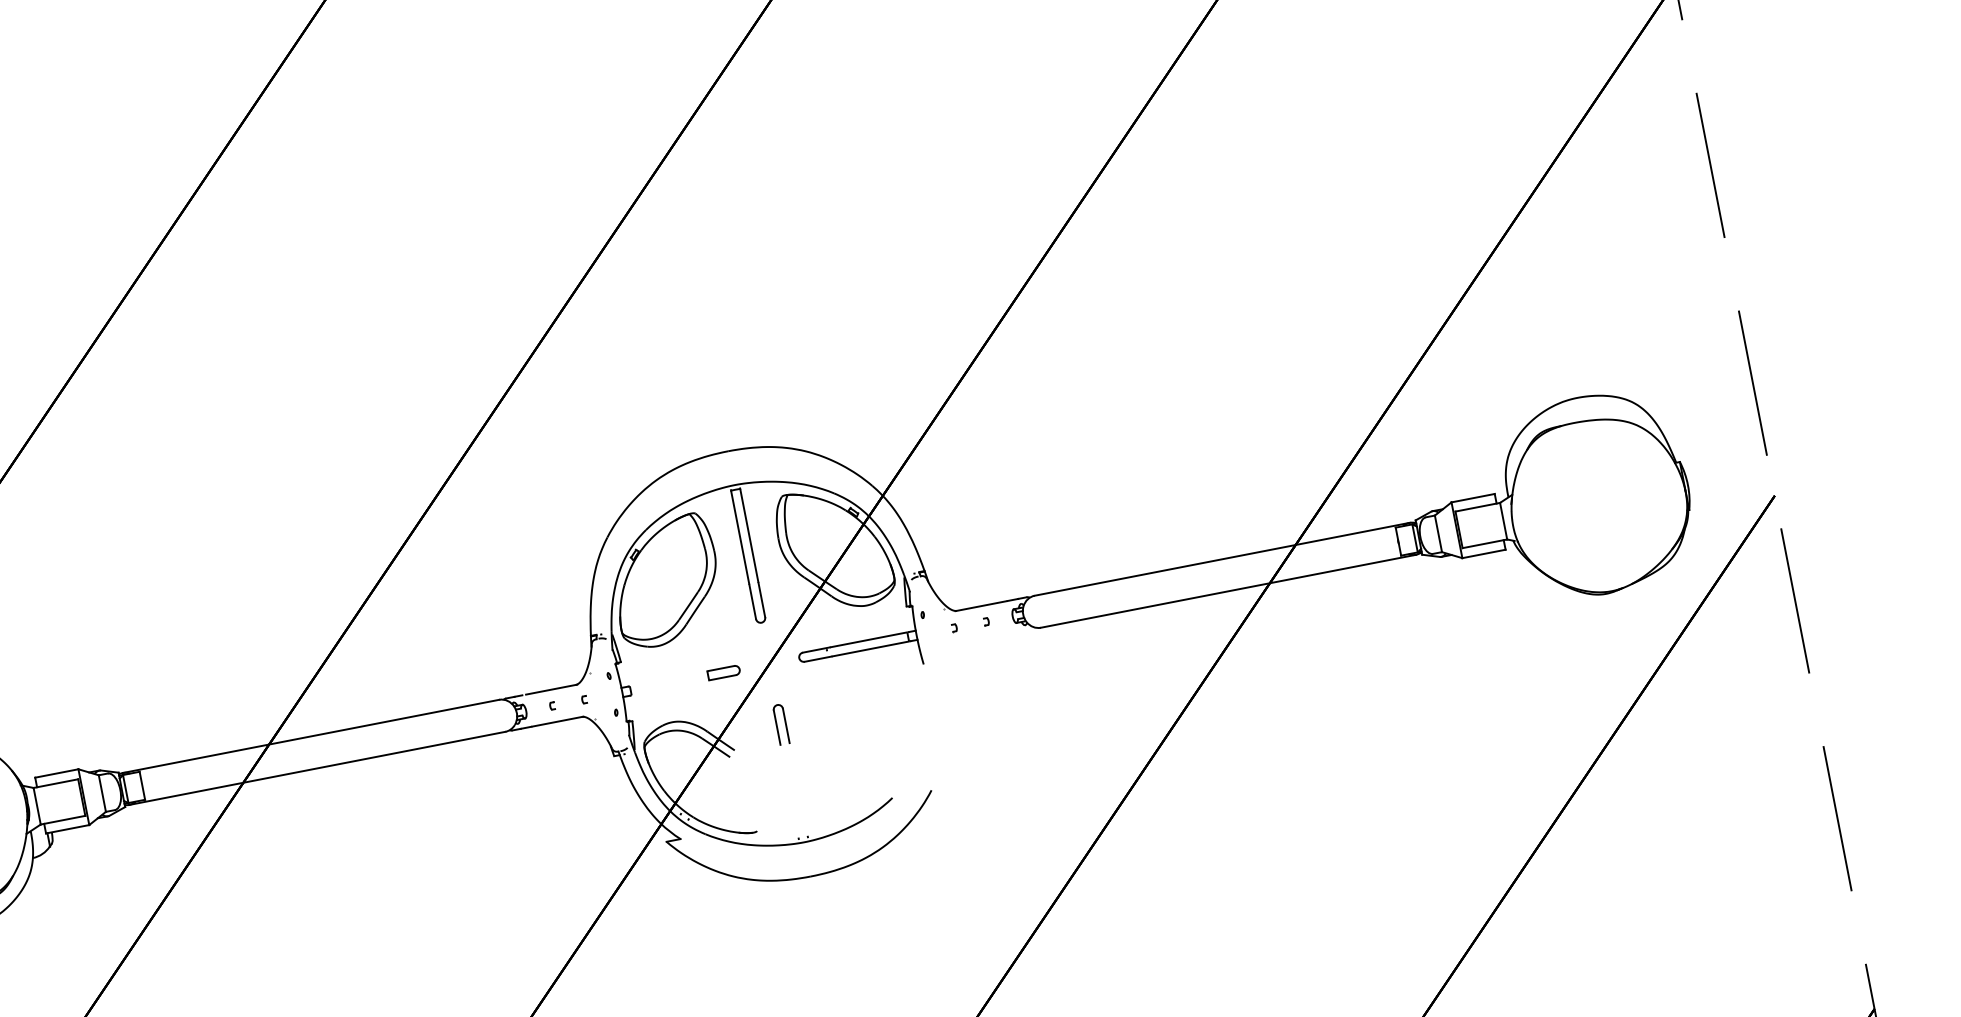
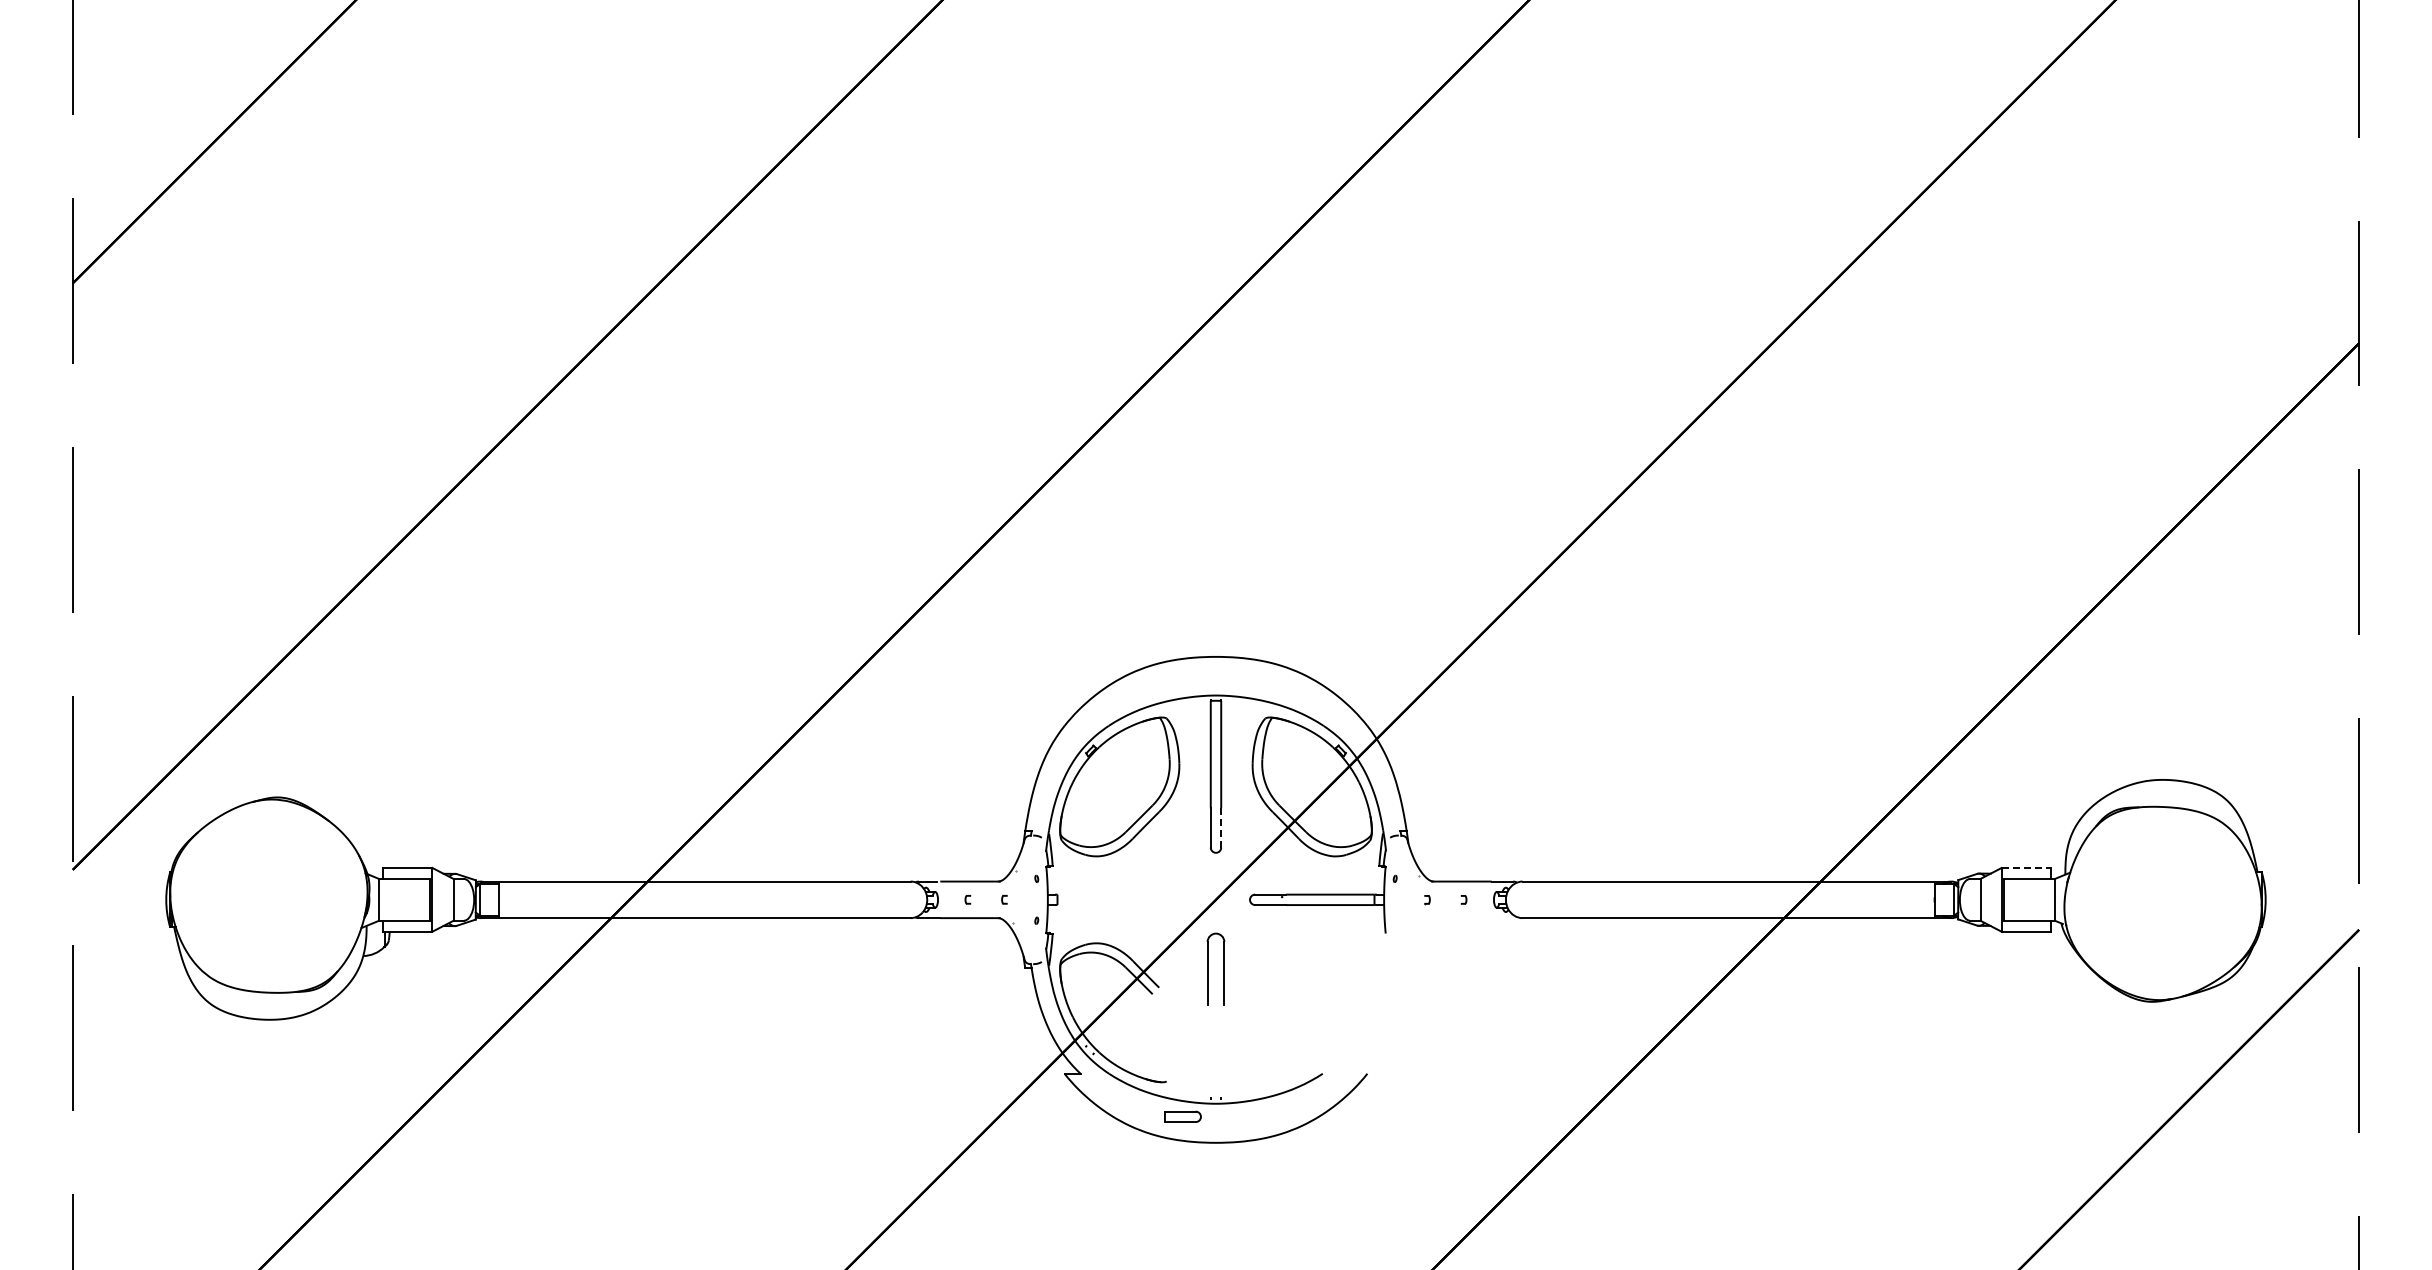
line: (1473, 497) -> (2026, 867), solid -> dashed
line: (762, 599) -> (1221, 827), solid -> dashed
part: (723, 672) -> (1182, 1116), moved
part: (780, 724) -> (1215, 968), size x1.6

